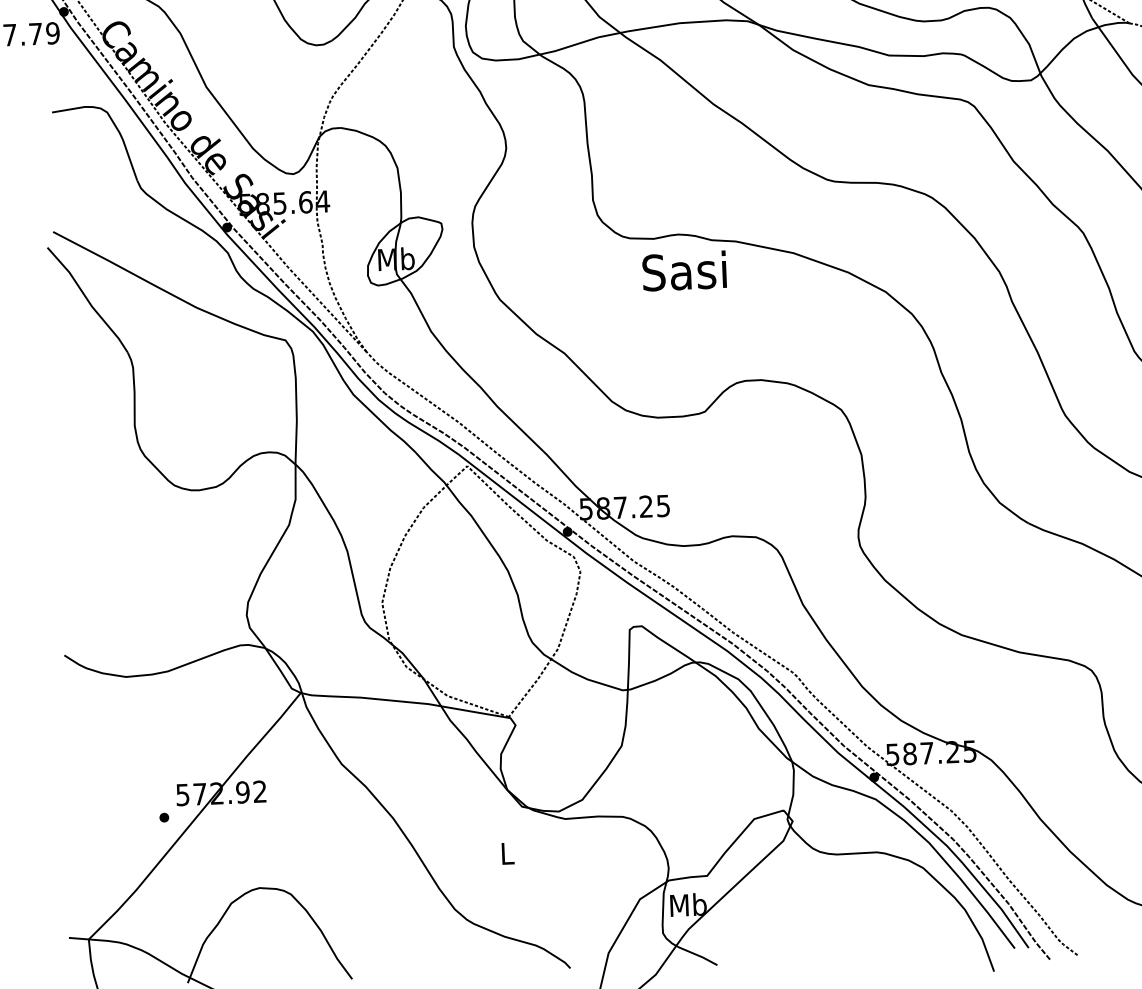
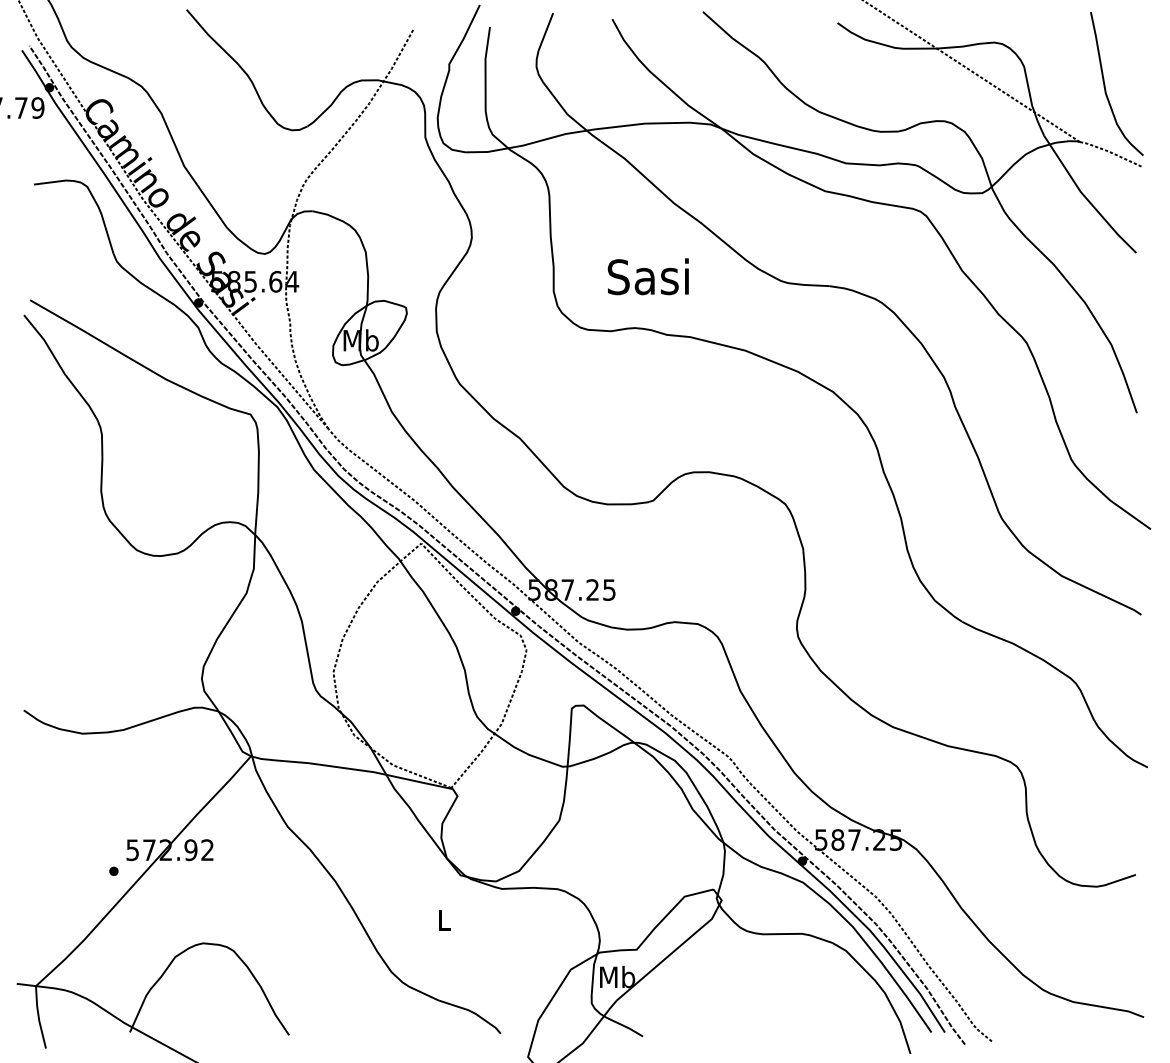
text: (683, 270) -> (647, 276), moved

